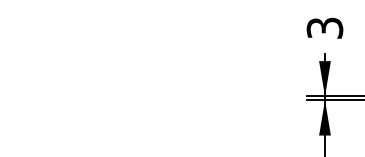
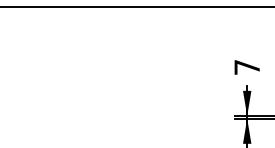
text: (325, 28) -> (247, 67), 3 -> 7

